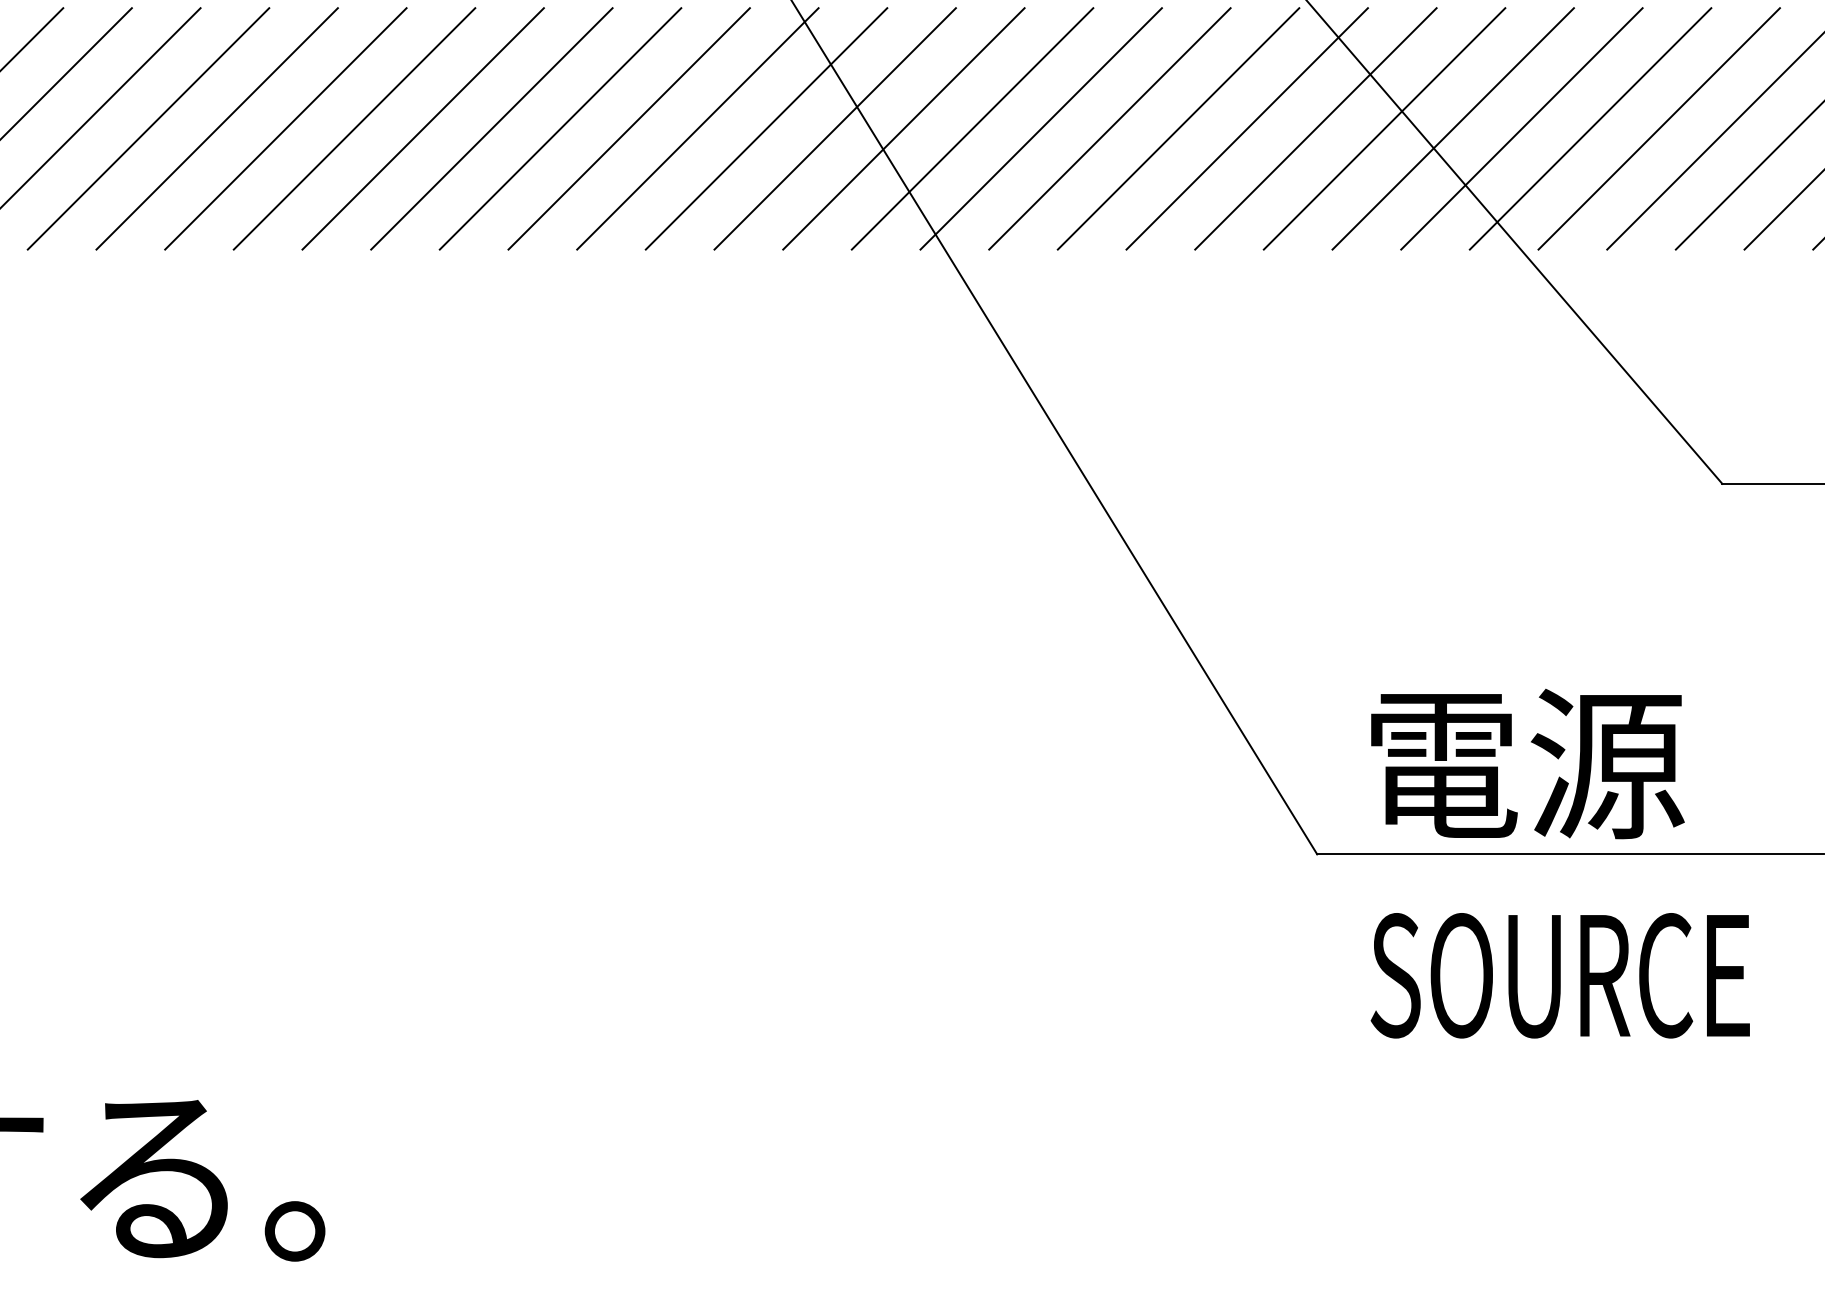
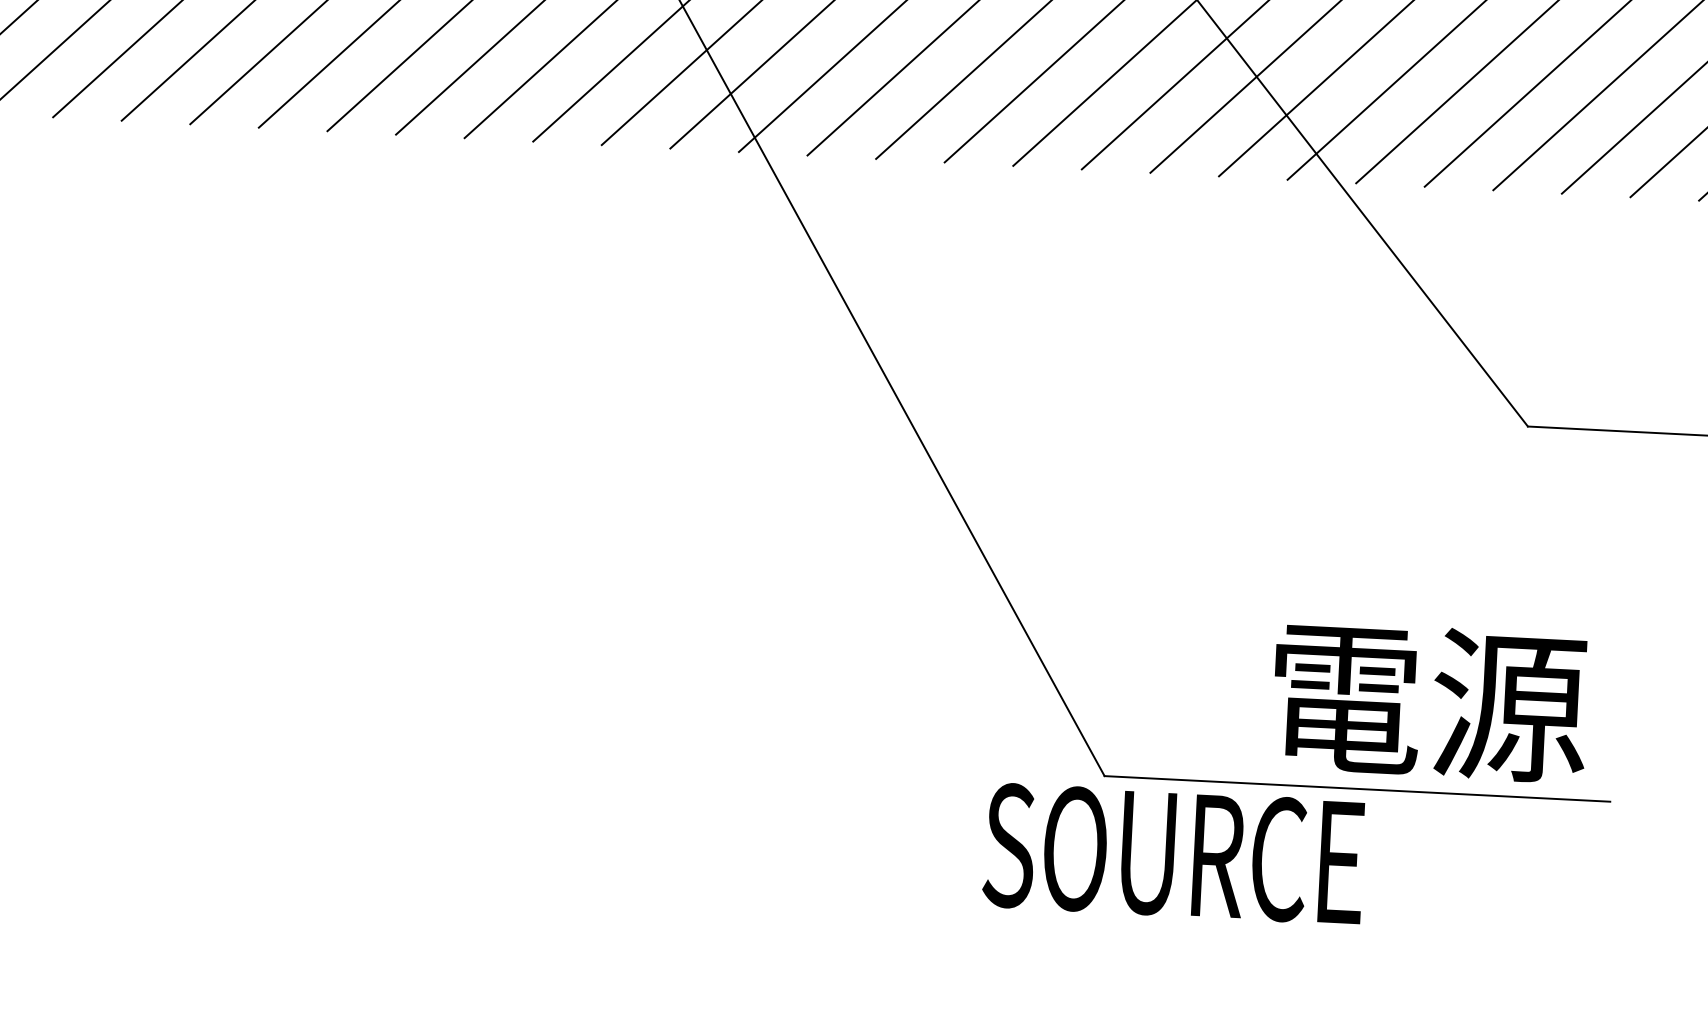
text: (1527, 763) -> (1430, 701), moved
text: (1559, 975) -> (1173, 853), moved

